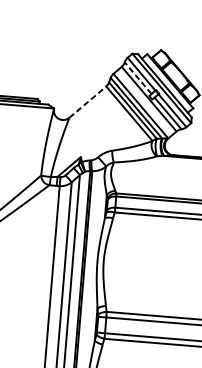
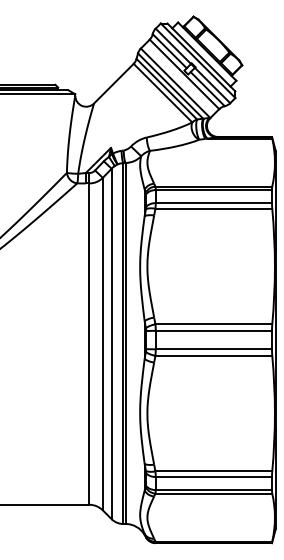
line: (137, 77) -> (169, 50), dashed -> solid
line: (88, 102) -> (114, 83), dashed -> solid

